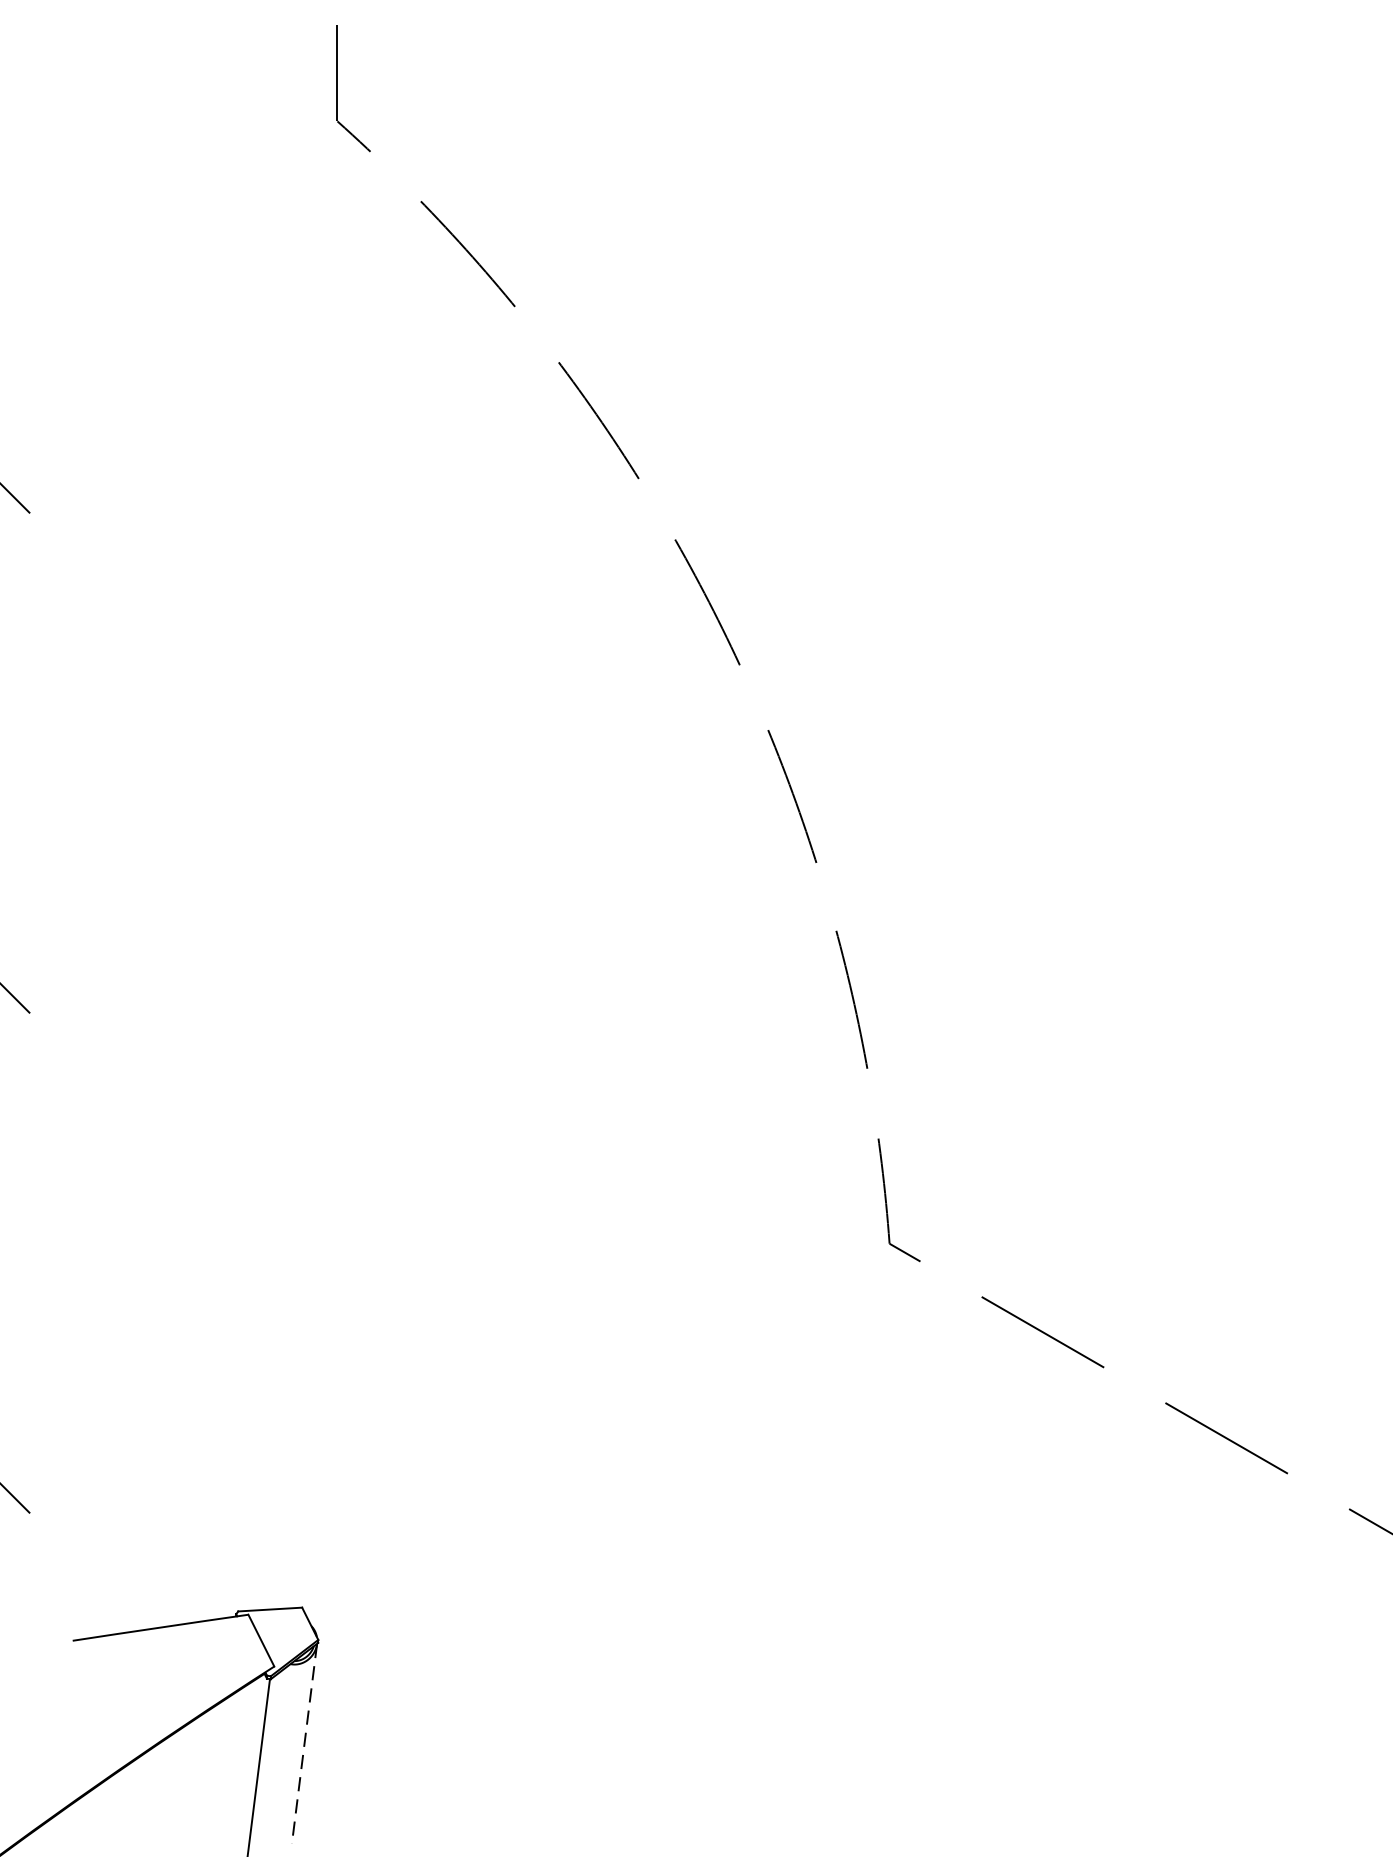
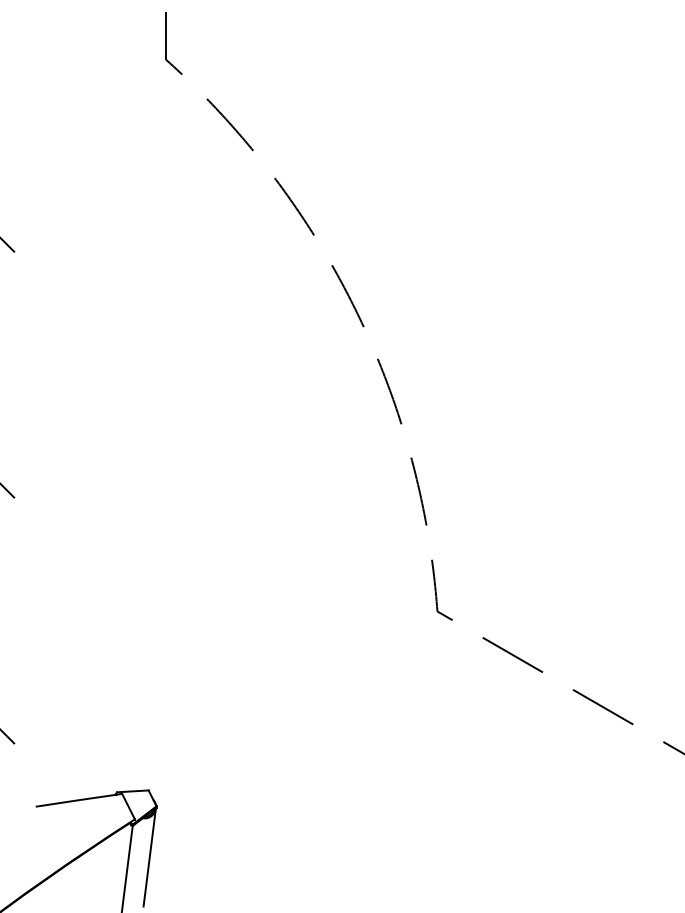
line: (303, 1744) -> (149, 857), dashed -> solid

